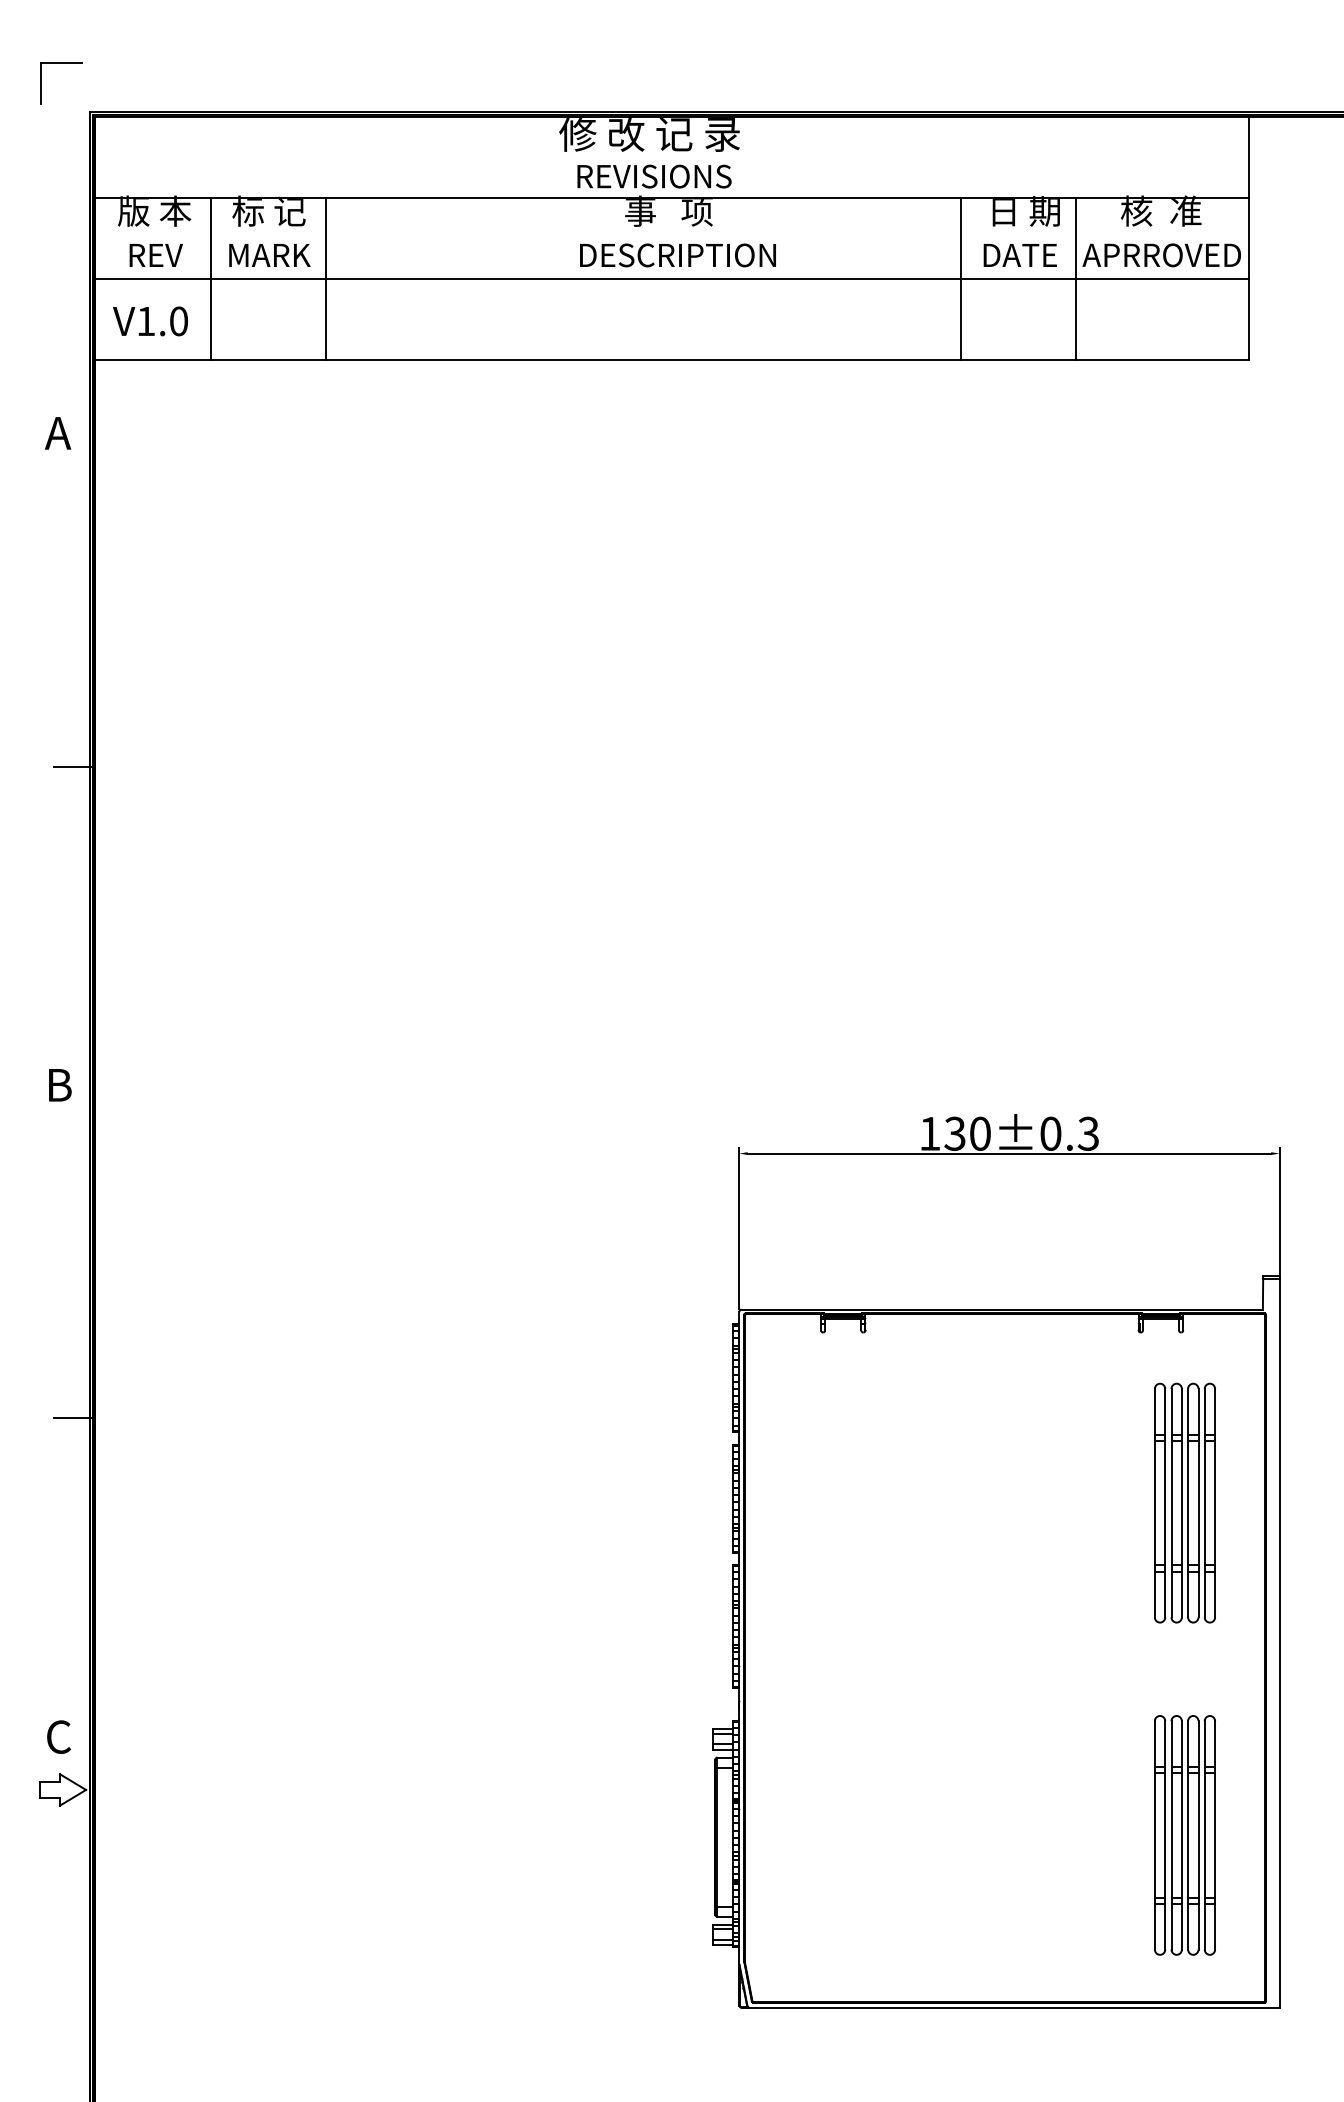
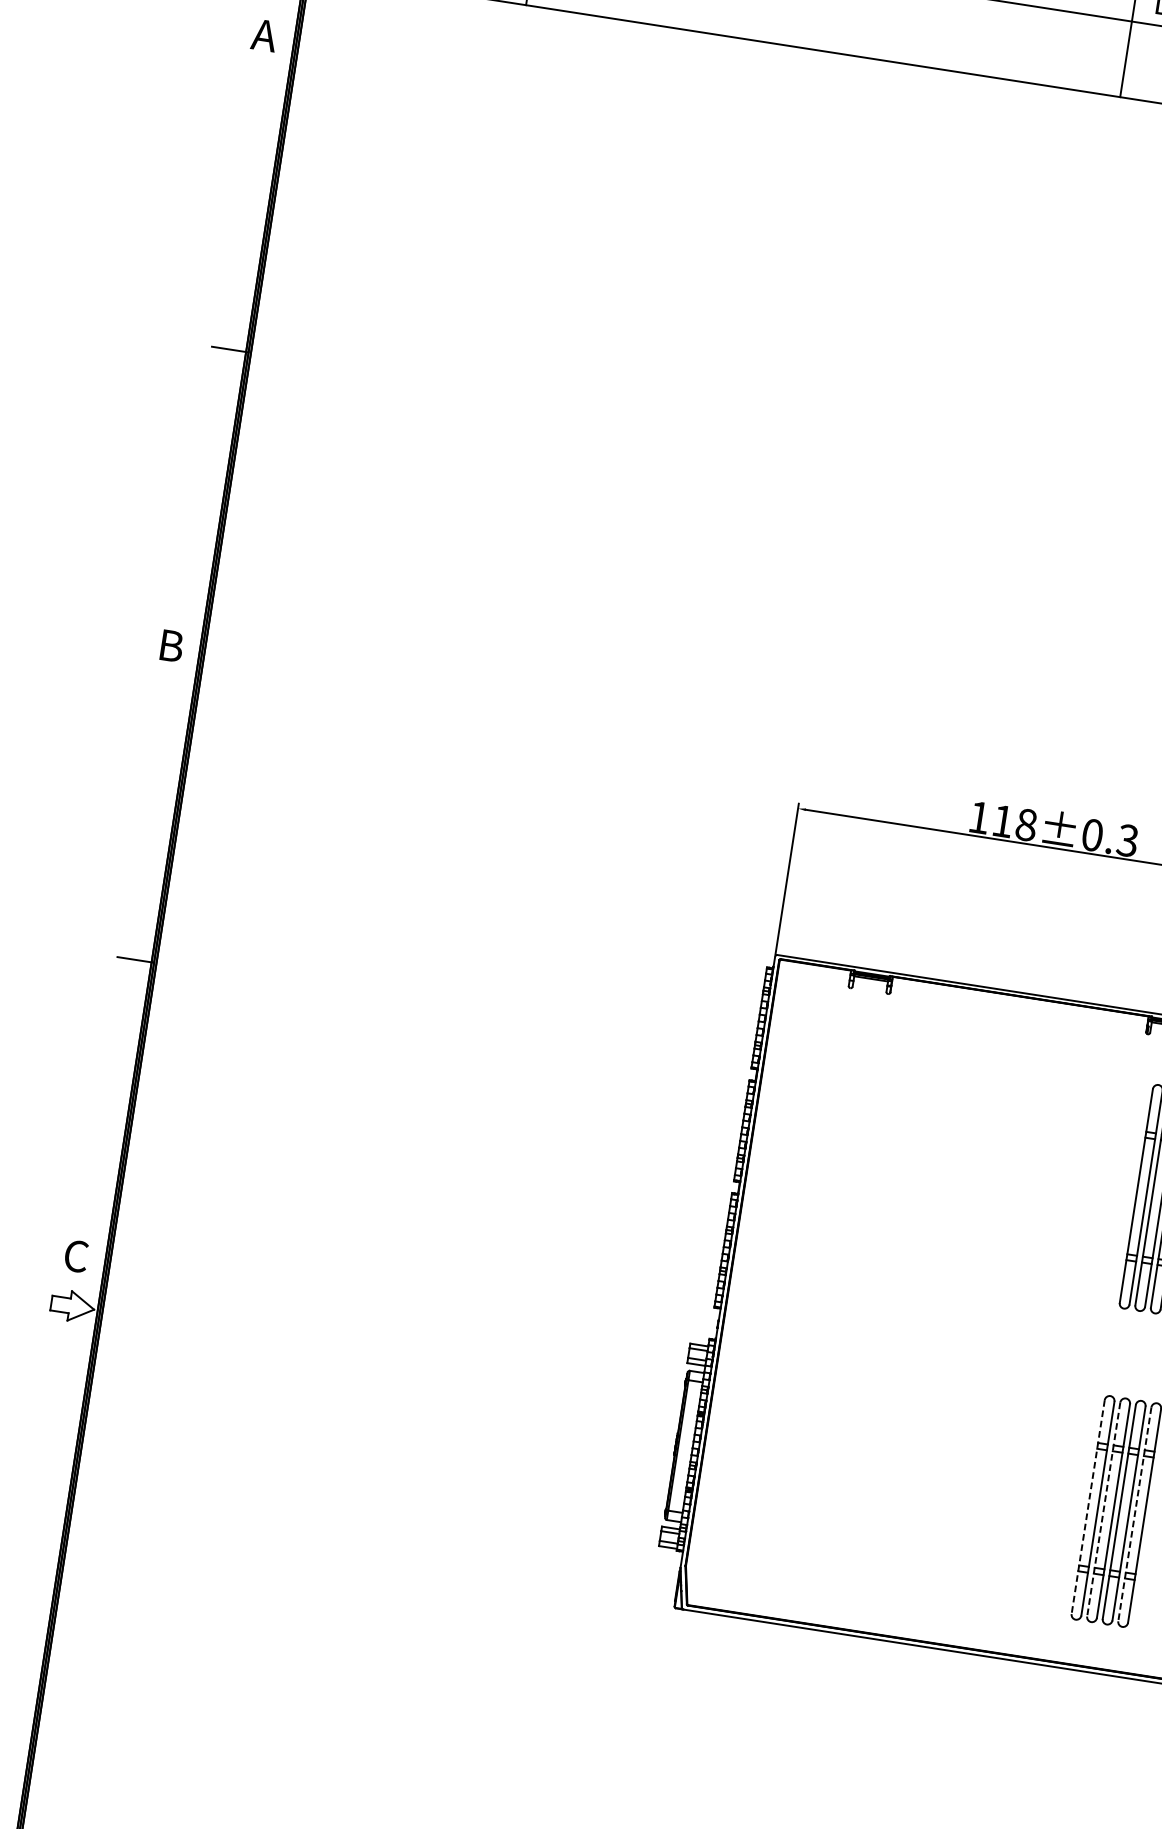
text: (967, 1133) -> (1014, 822), 130±0.3 -> 118±0.3
line: (1154, 1835) -> (1087, 1507), solid -> dashed
line: (1171, 1835) -> (1103, 1509), solid -> dashed
line: (1204, 1835) -> (1134, 1514), solid -> dashed

